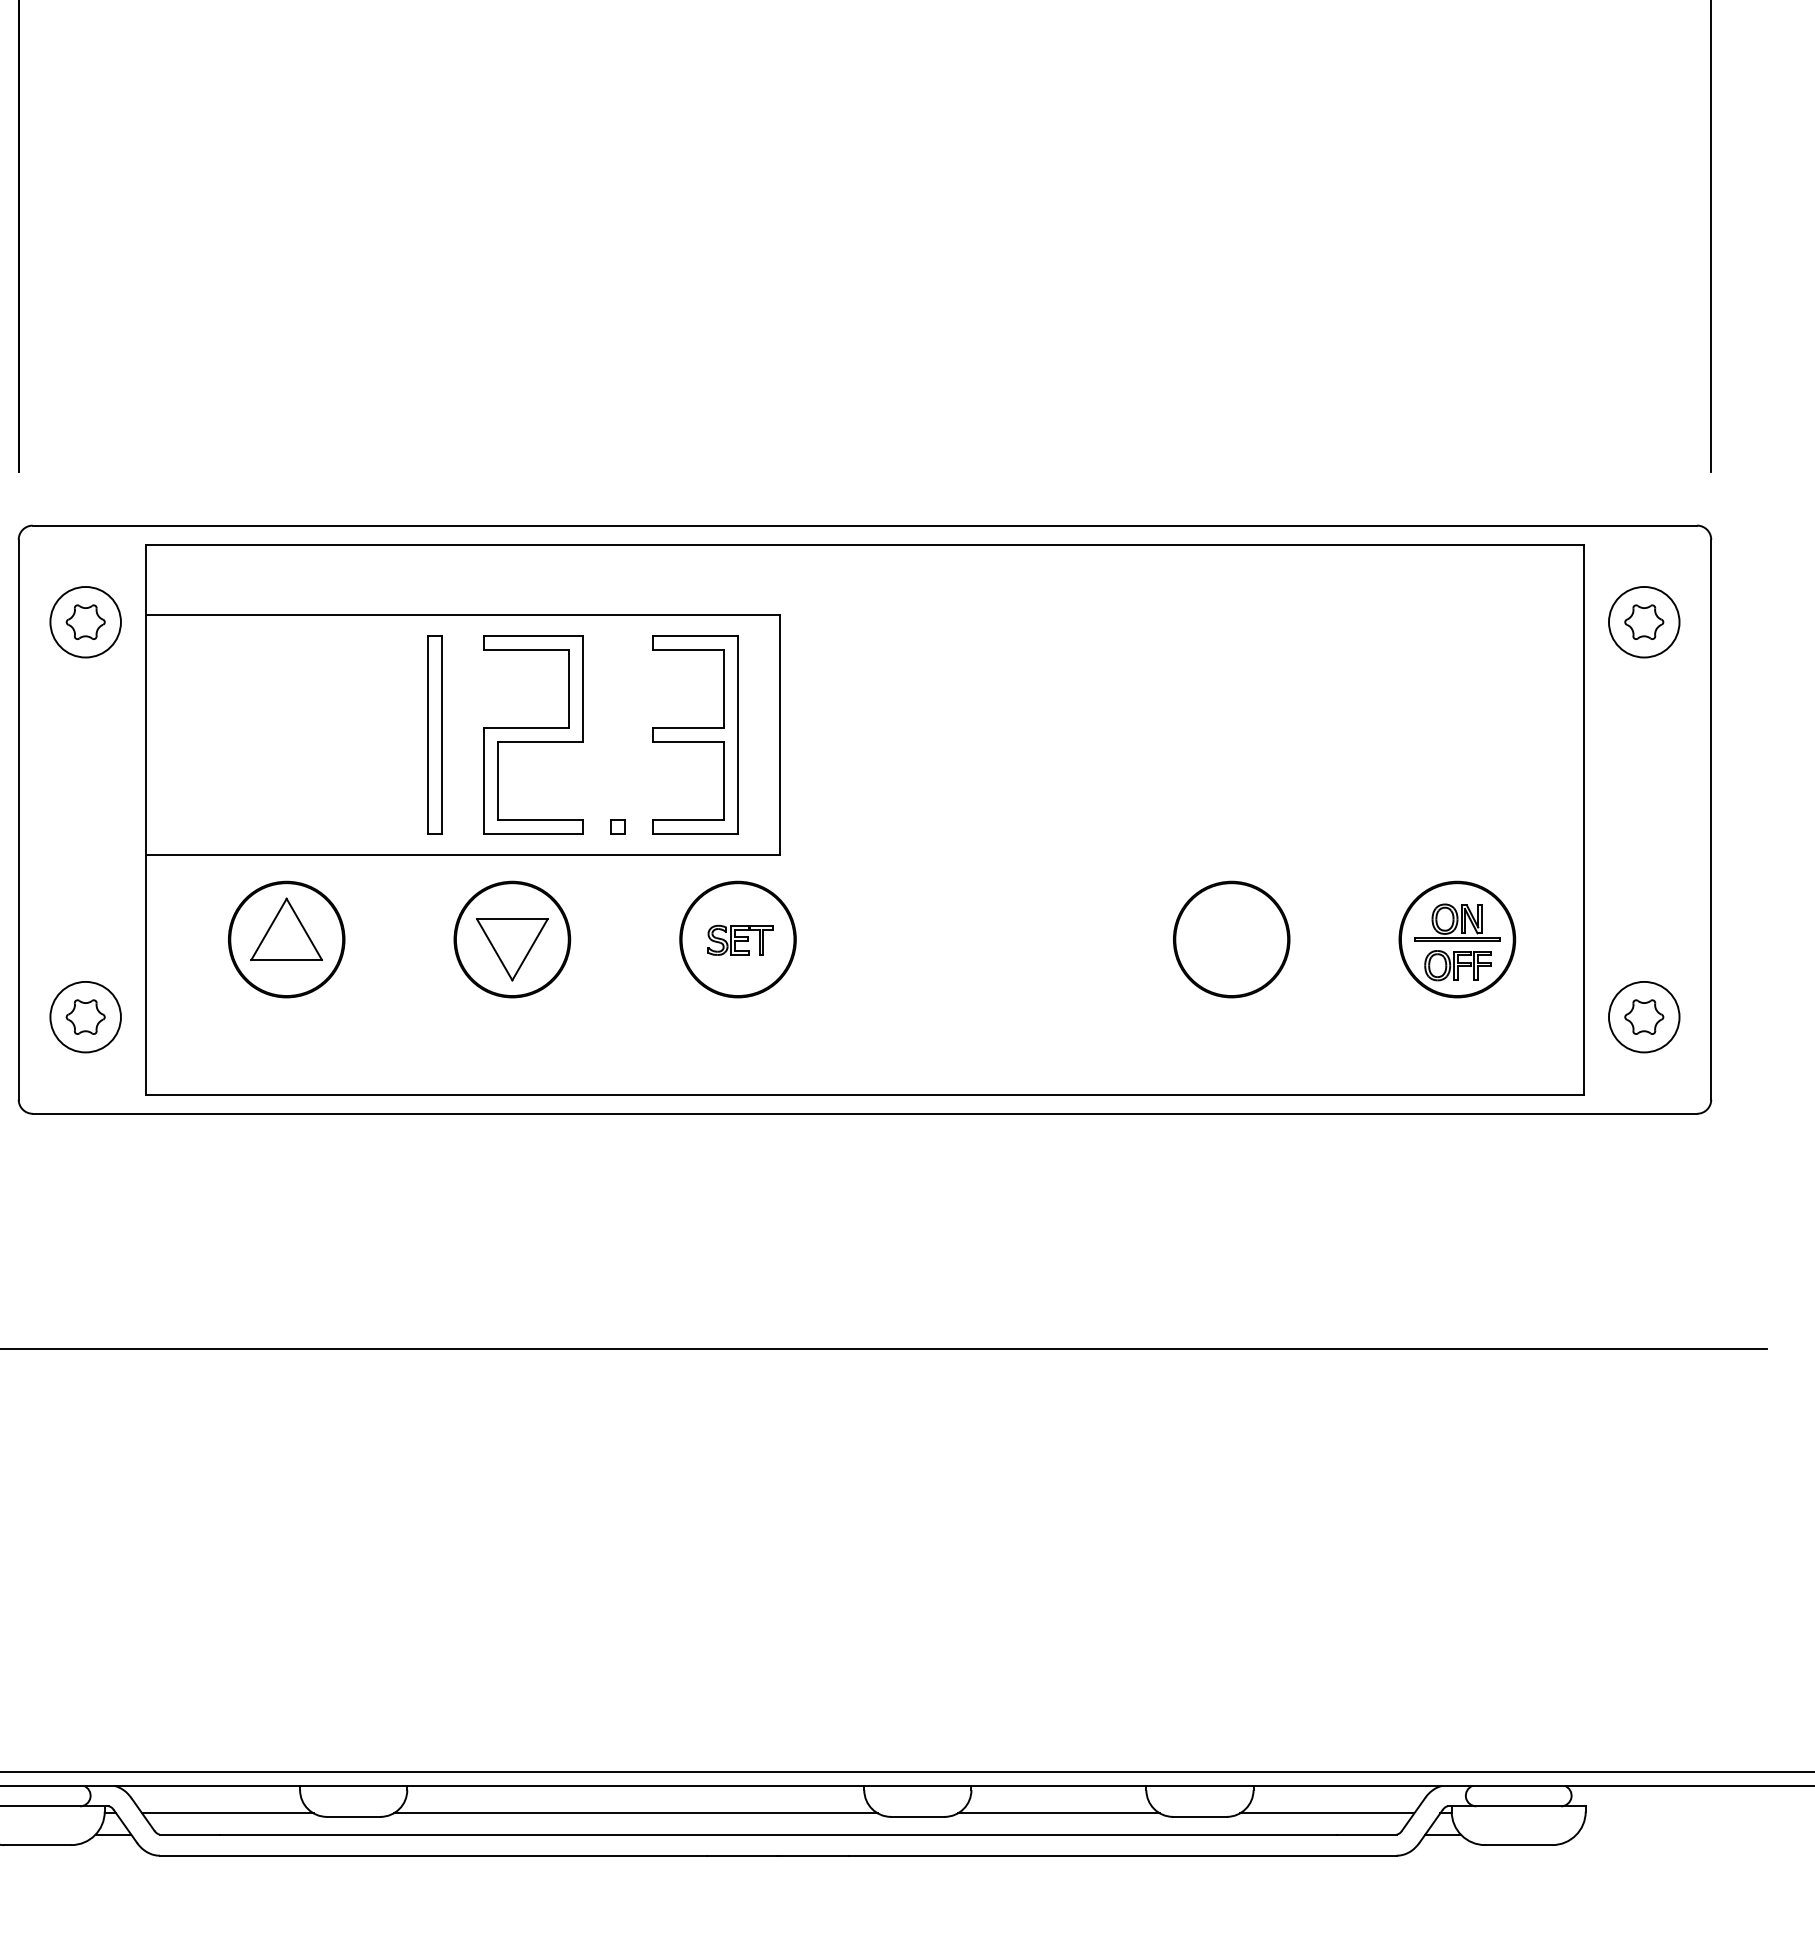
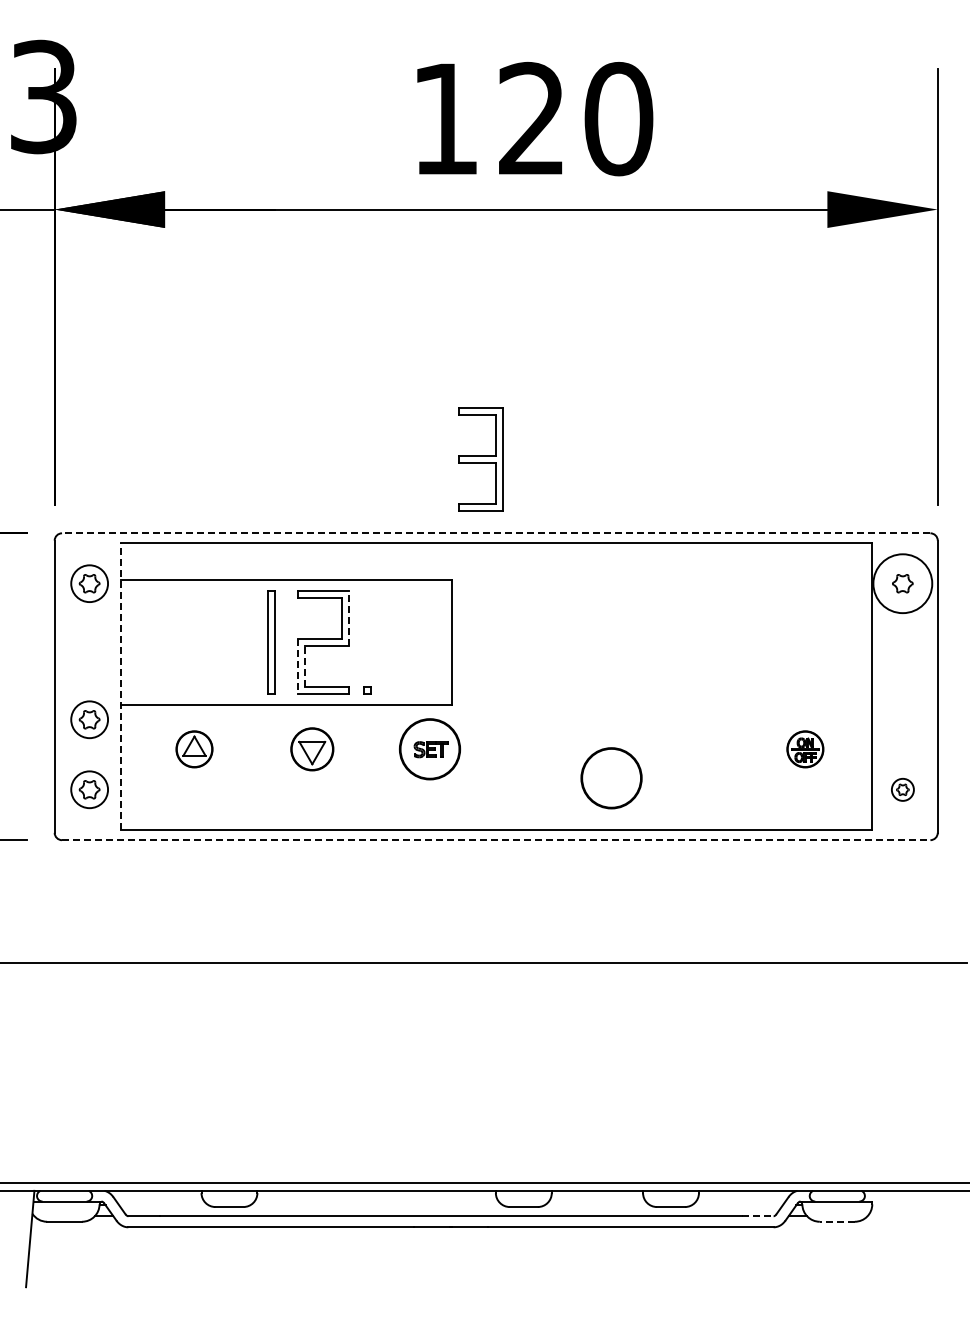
line: (863, 525) -> (495, 533), solid -> dashed
circle: (1643, 621) -> (902, 583), size x1.6
line: (583, 688) -> (349, 618), solid -> dashed
part: (694, 734) -> (480, 459), moved
line: (484, 780) -> (297, 666), solid -> dashed
line: (497, 780) -> (304, 666), solid -> dashed
line: (144, 819) -> (120, 686), solid -> dashed
part: (85, 882) -> (89, 719), added
part: (286, 939) -> (194, 749), size x0.6
part: (512, 939) -> (312, 749), size x0.7
circle: (1231, 939) -> (611, 778), moved
part: (1457, 939) -> (805, 749), size x0.6
part: (1643, 1016) -> (902, 789), size x0.6
line: (865, 1114) -> (496, 840), solid -> dashed
line: (227, 1813) -> (163, 1205), removed
line: (635, 1813) -> (376, 1205), removed
line: (1059, 1813) -> (597, 1205), removed
line: (1325, 1813) -> (736, 1205), removed
line: (1367, 1835) -> (758, 1216), solid -> dashed
line: (1519, 1844) -> (837, 1221), solid -> dashed

